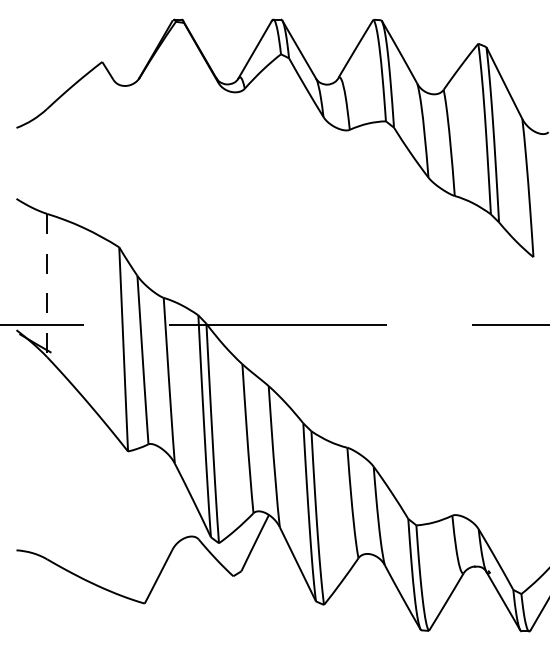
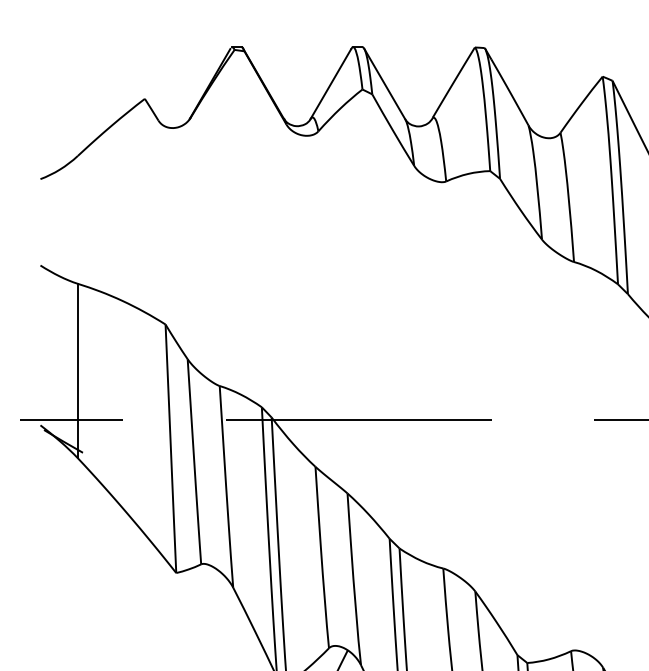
line: (47, 285) -> (78, 370), dashed -> solid

